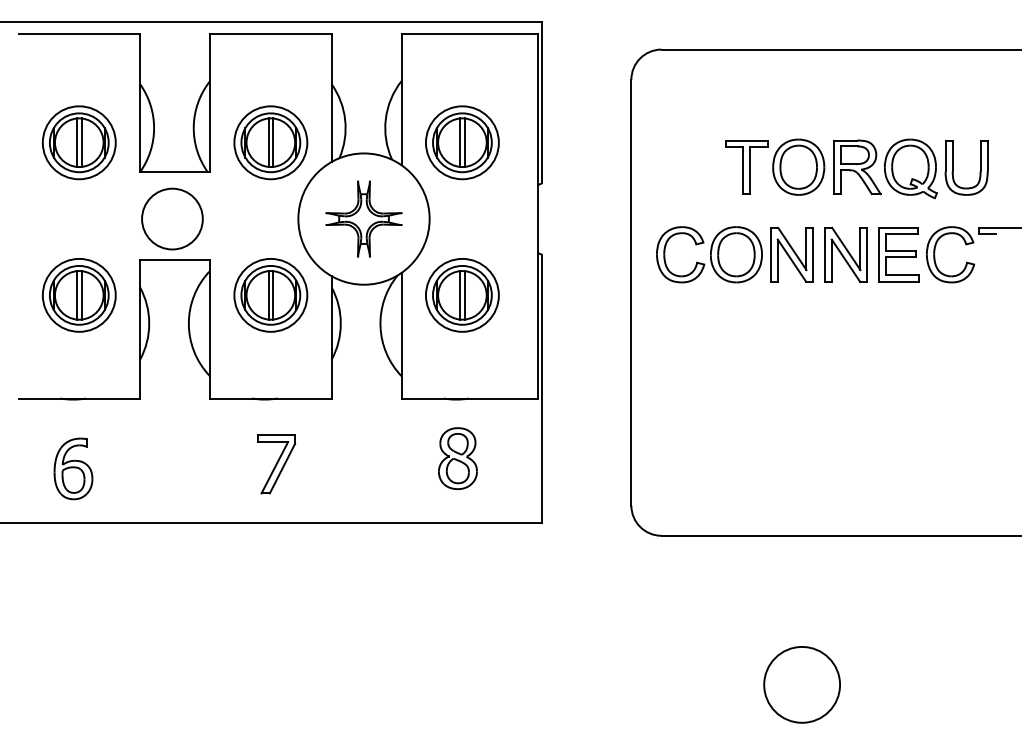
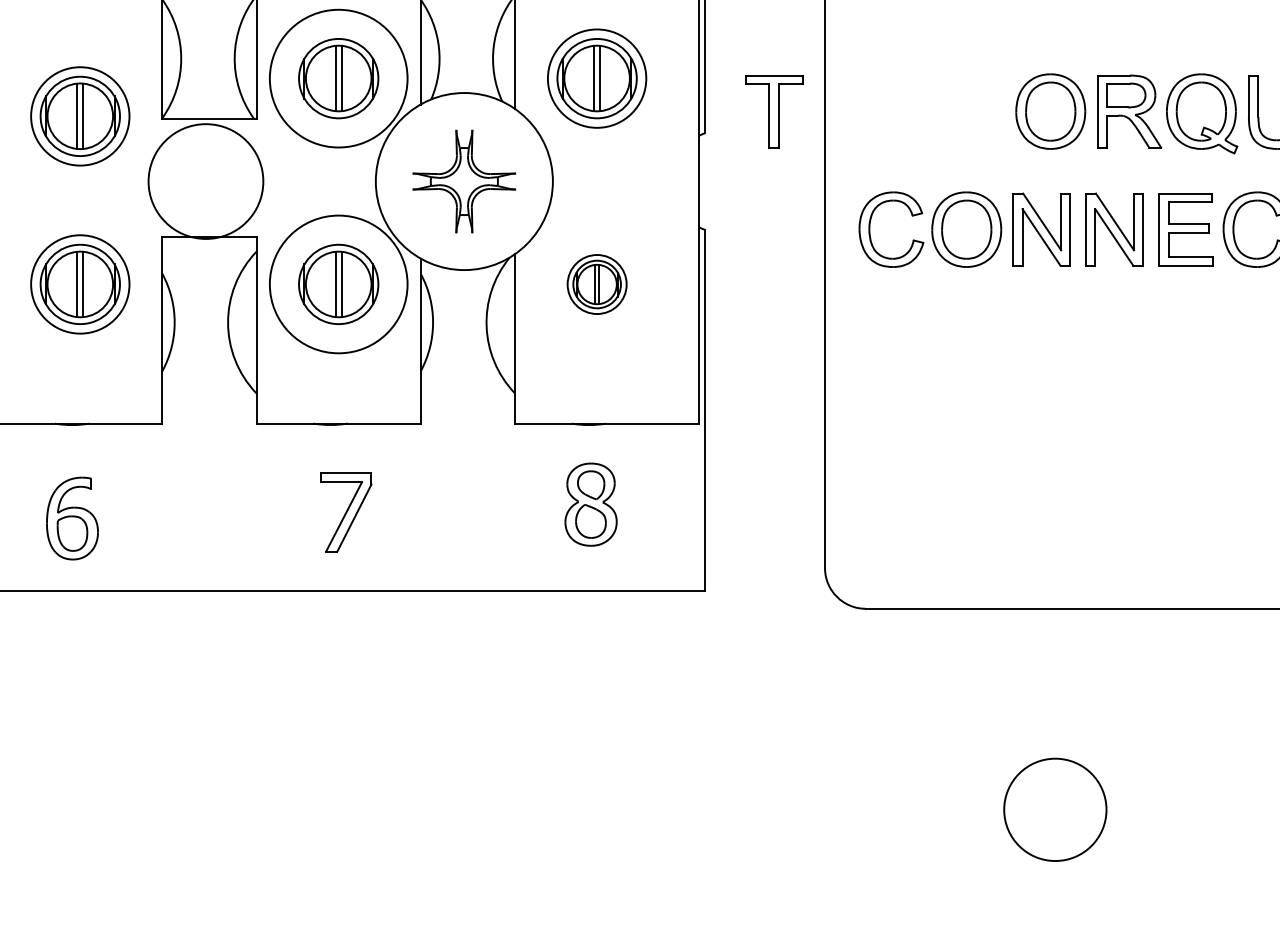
part: (79, 142) -> (80, 116), moved
circle: (270, 142) -> (338, 78), size x1.4
part: (746, 167) -> (773, 111), moved
circle: (172, 218) -> (206, 180), size x1.4
circle: (270, 294) -> (338, 283), size x1.4
part: (462, 295) -> (597, 284), size x0.6

